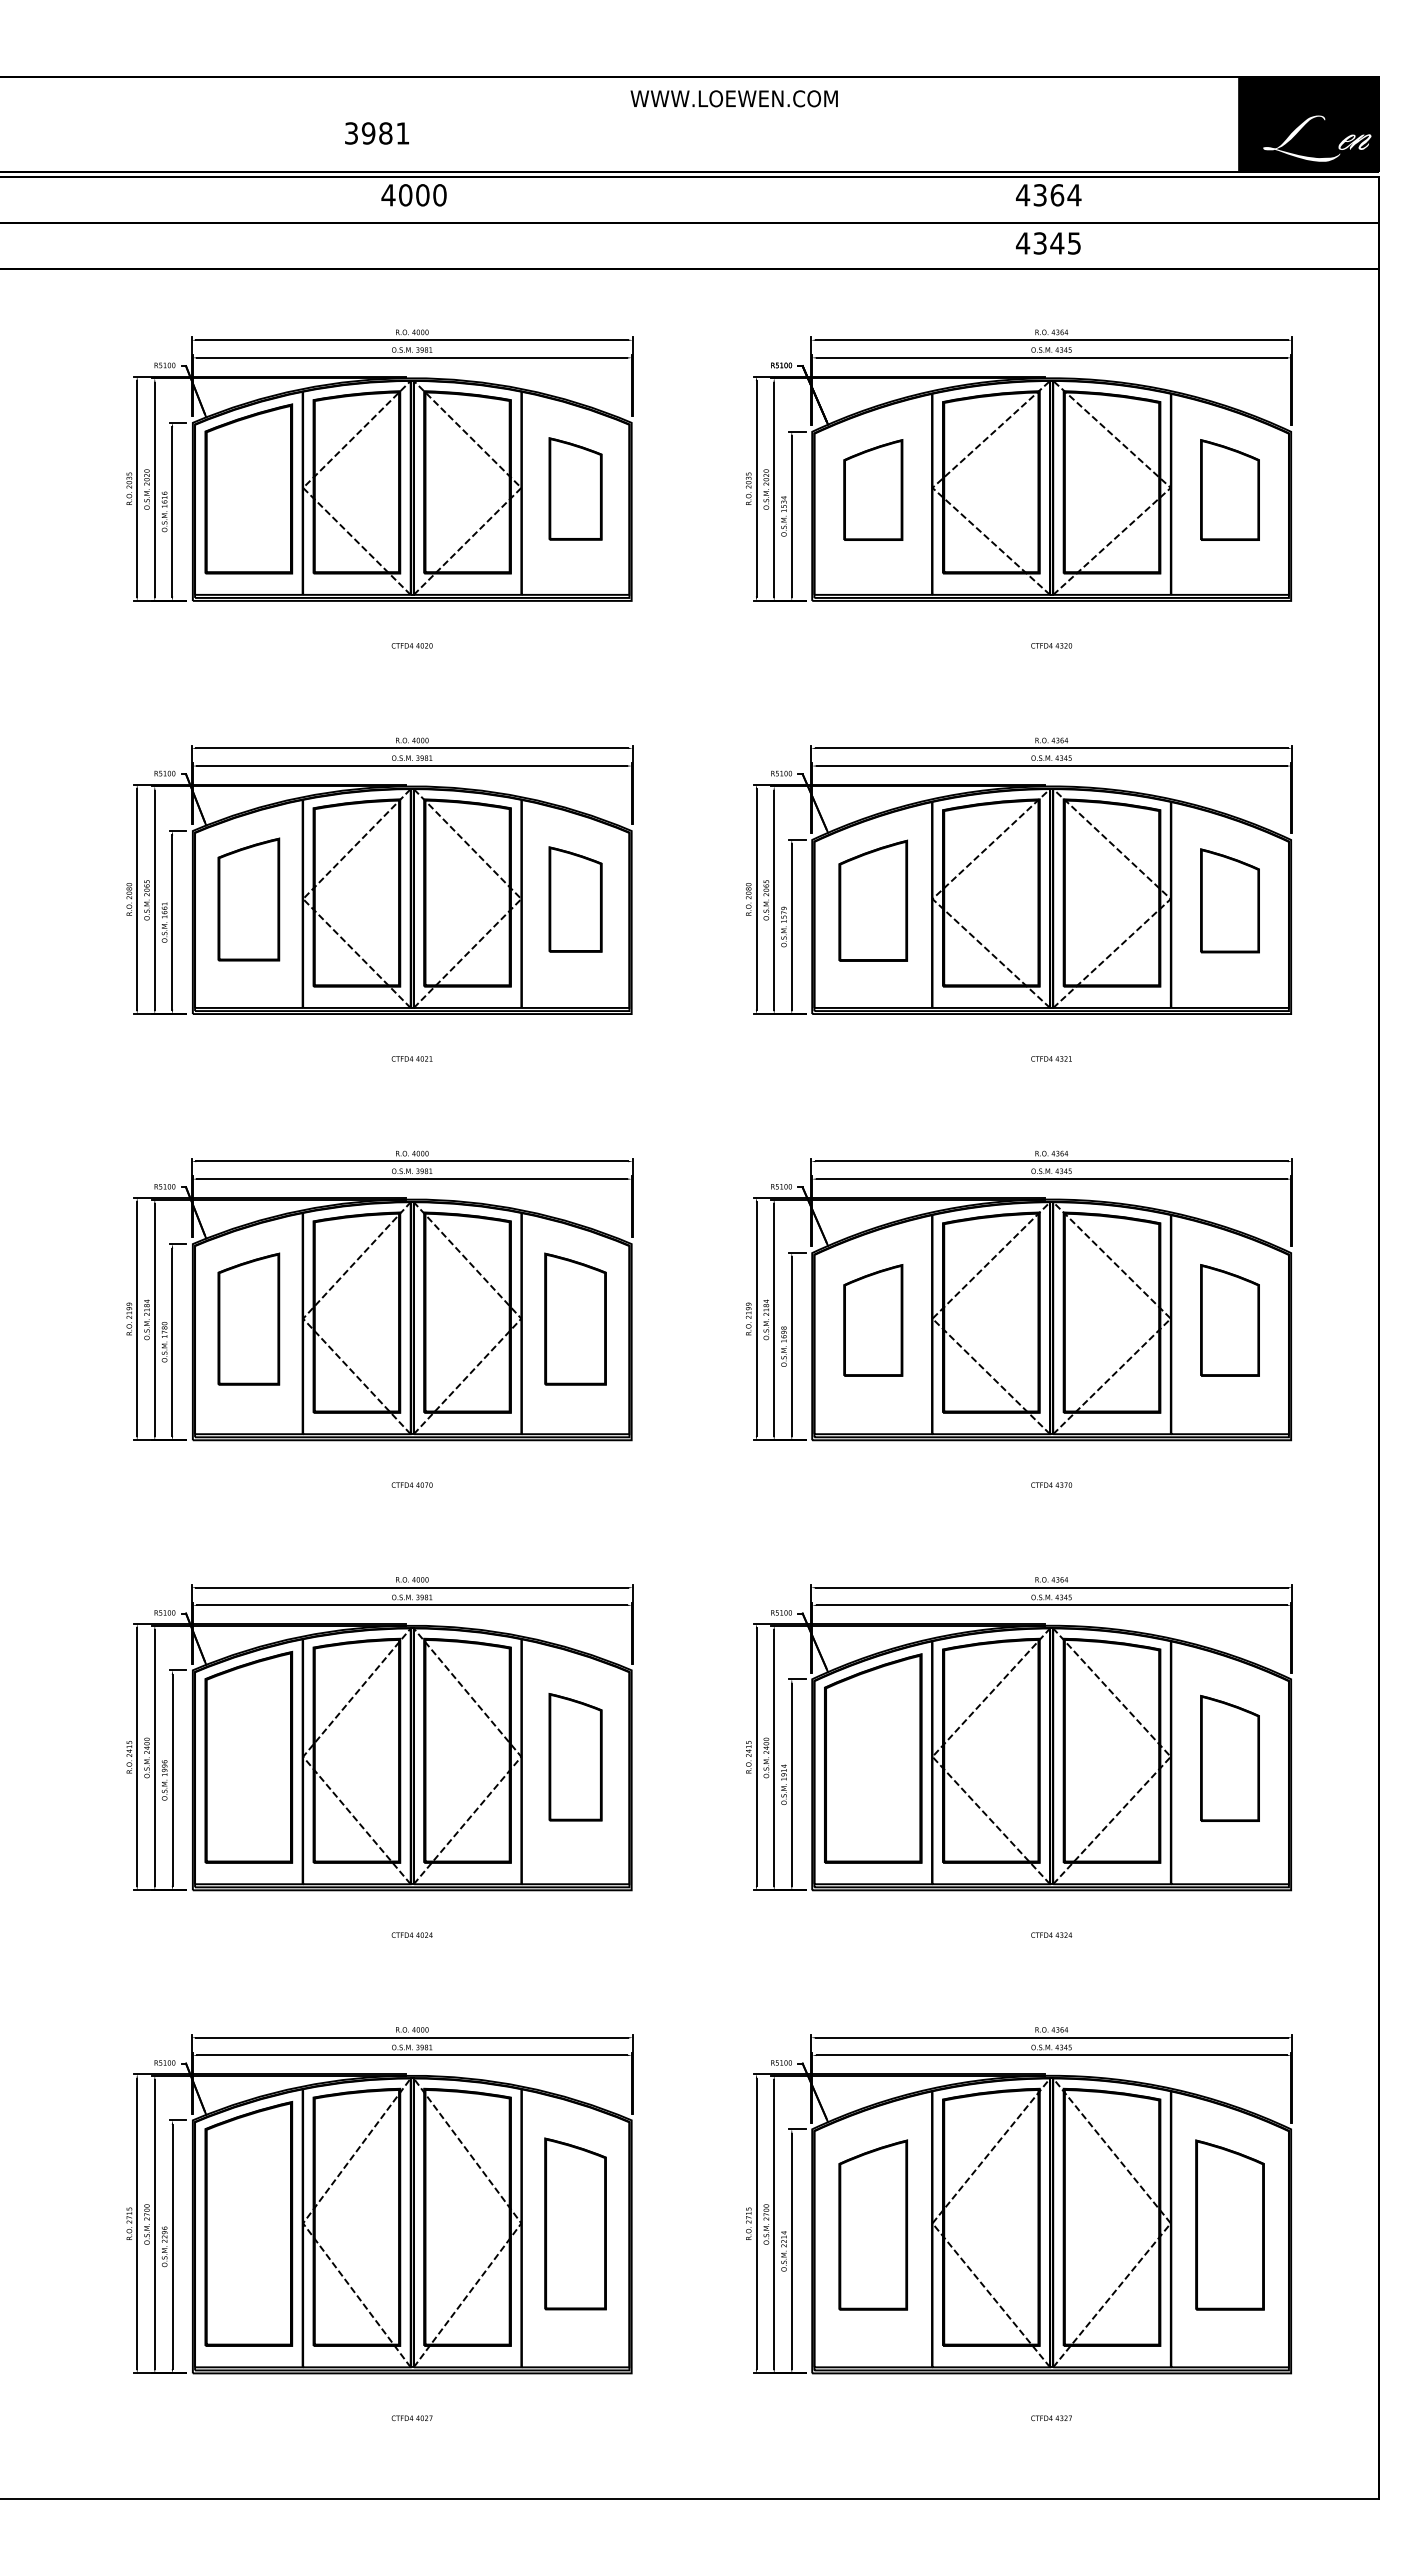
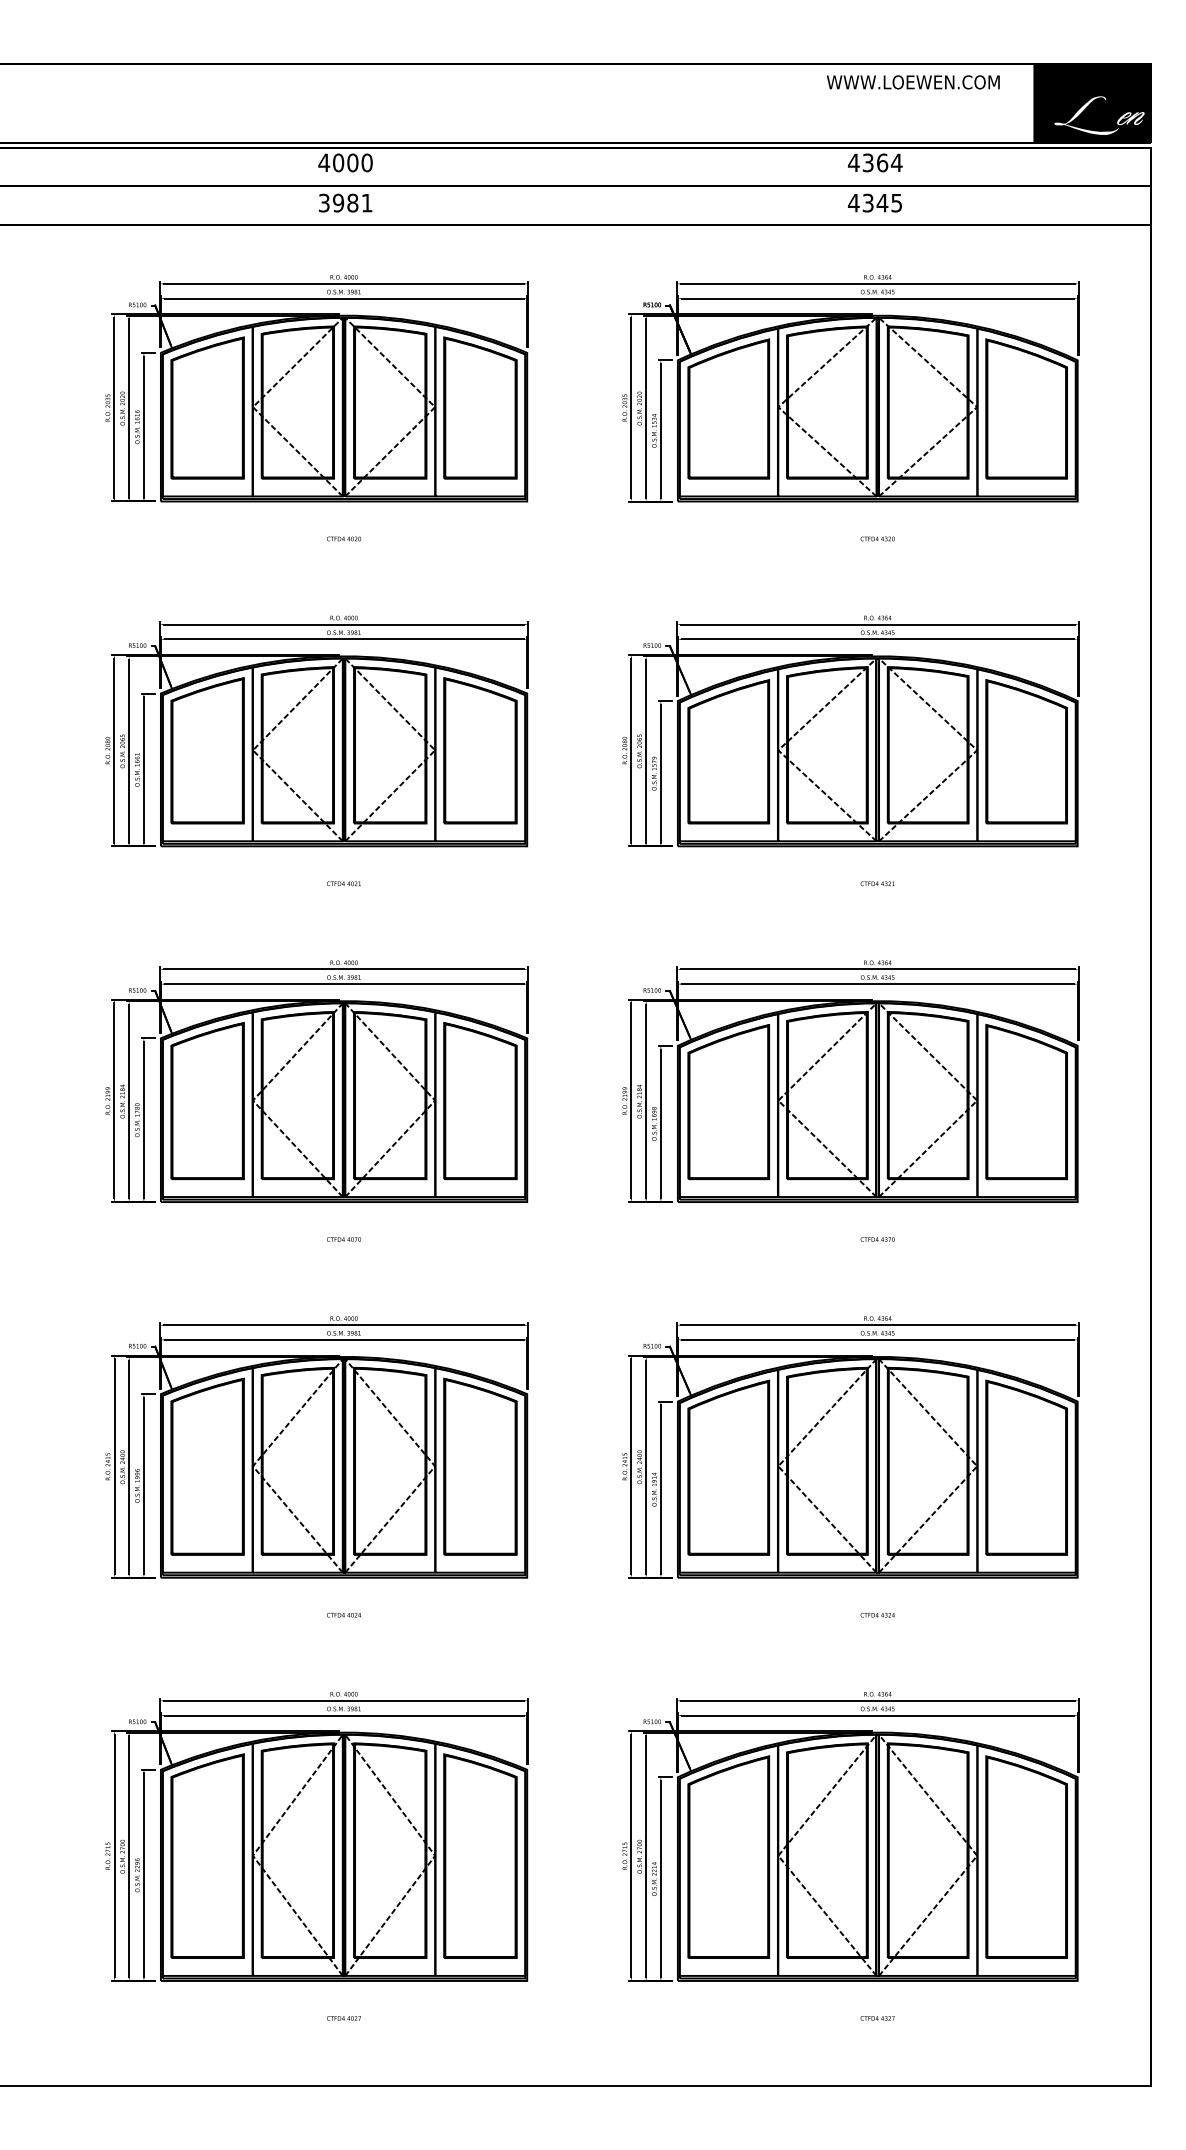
text: (733, 98) -> (912, 82), moved
text: (376, 133) -> (345, 203), moved
part: (575, 488) -> (480, 407), size x1.67
part: (873, 489) -> (729, 408), size x1.67
part: (1229, 489) -> (1026, 408), size x1.67
part: (248, 899) -> (207, 750), size x1.43
part: (575, 899) -> (480, 750), size x1.67
part: (873, 900) -> (729, 751), size x1.43
part: (1229, 900) -> (1026, 751), size x1.67
part: (248, 1318) -> (207, 1100), size x1.43
part: (575, 1318) -> (480, 1100), size x1.43
part: (873, 1320) -> (729, 1102), size x1.67
part: (1229, 1320) -> (1026, 1102), size x1.67
part: (575, 1756) -> (480, 1466), size x1.67
part: (1229, 1758) -> (1026, 1467), size x1.67
part: (575, 2223) -> (480, 1855), size x1.43
part: (873, 2224) -> (729, 1856), size x1.43
part: (1229, 2224) -> (1026, 1856), size x1.43

